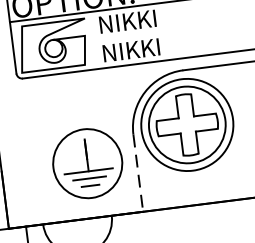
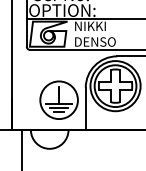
text: (140, 48) -> (95, 41), NIKKI -> DENSO
line: (137, 174) -> (85, 109), dashed -> solid

